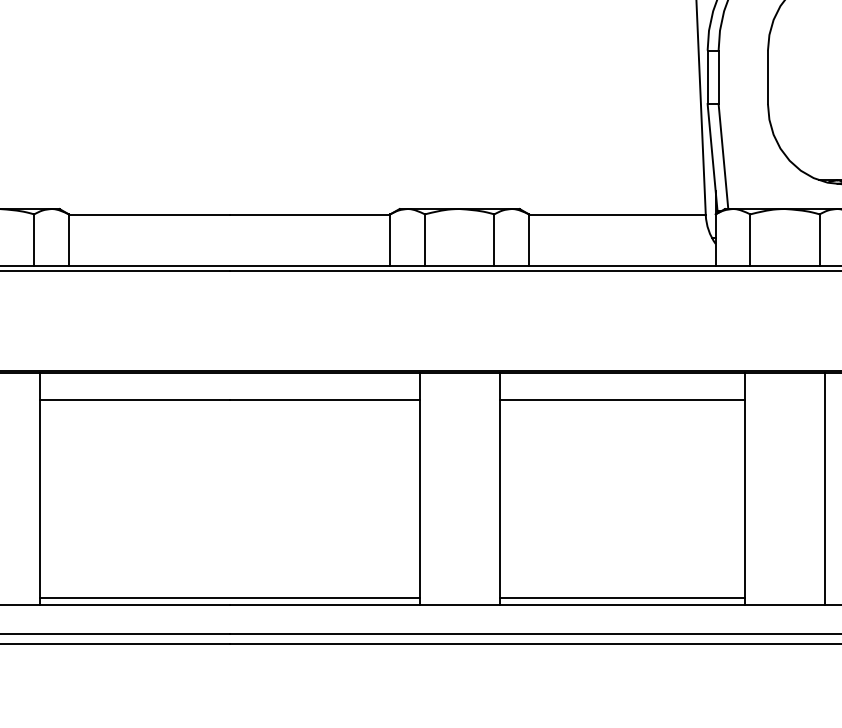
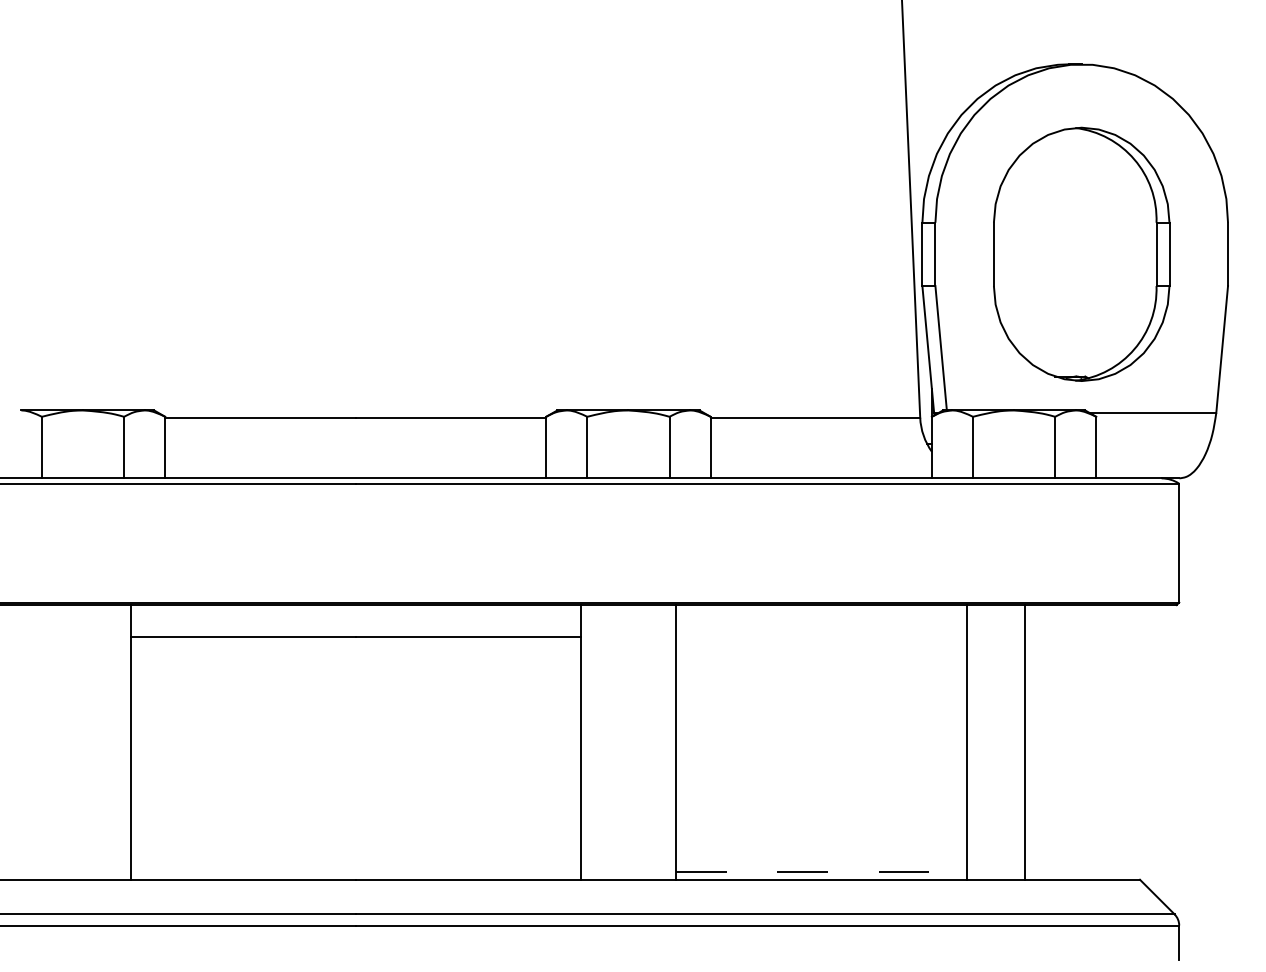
line: (621, 399) -> (820, 636), removed
line: (824, 489) -> (1024, 742), moved
line: (229, 597) -> (355, 871), removed
line: (622, 597) -> (821, 871), solid -> dashed

